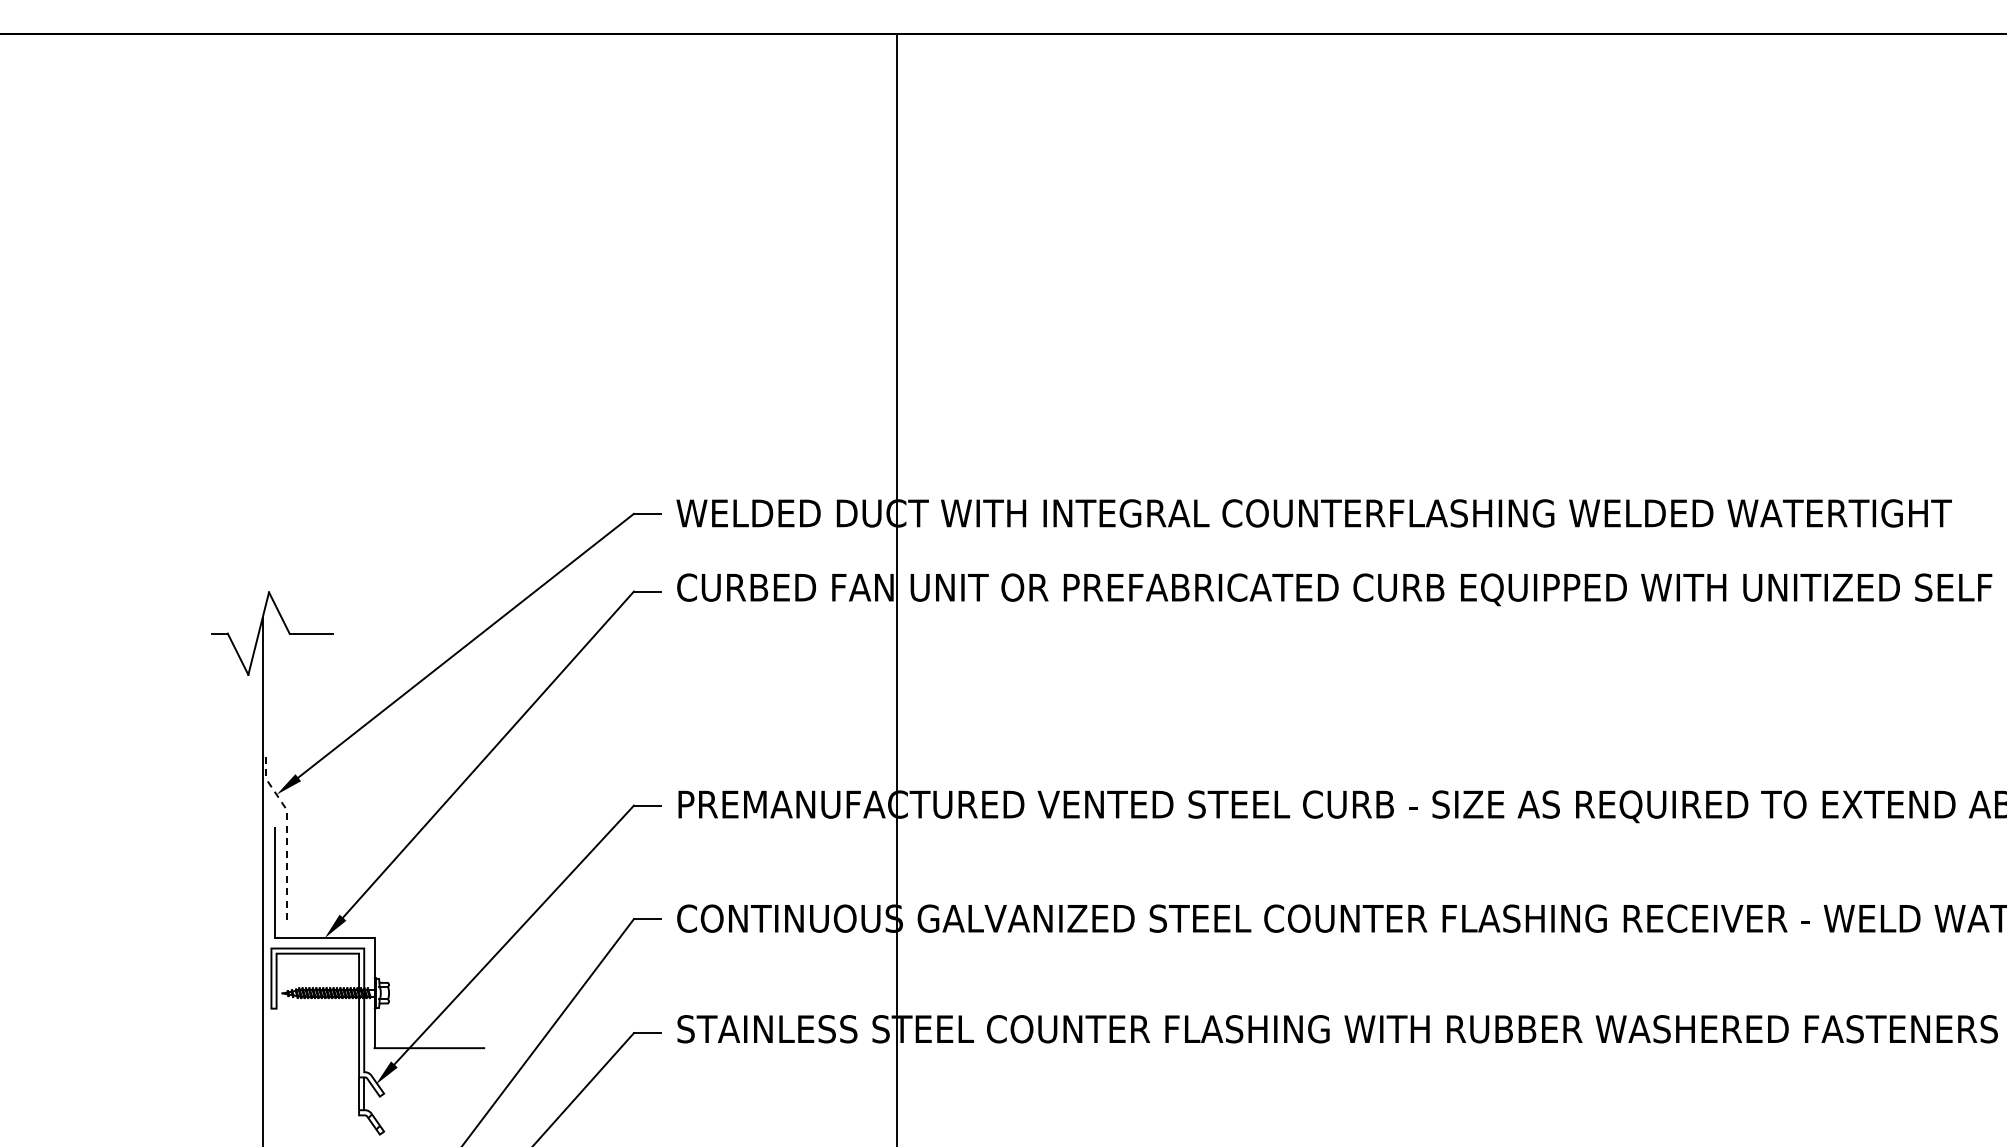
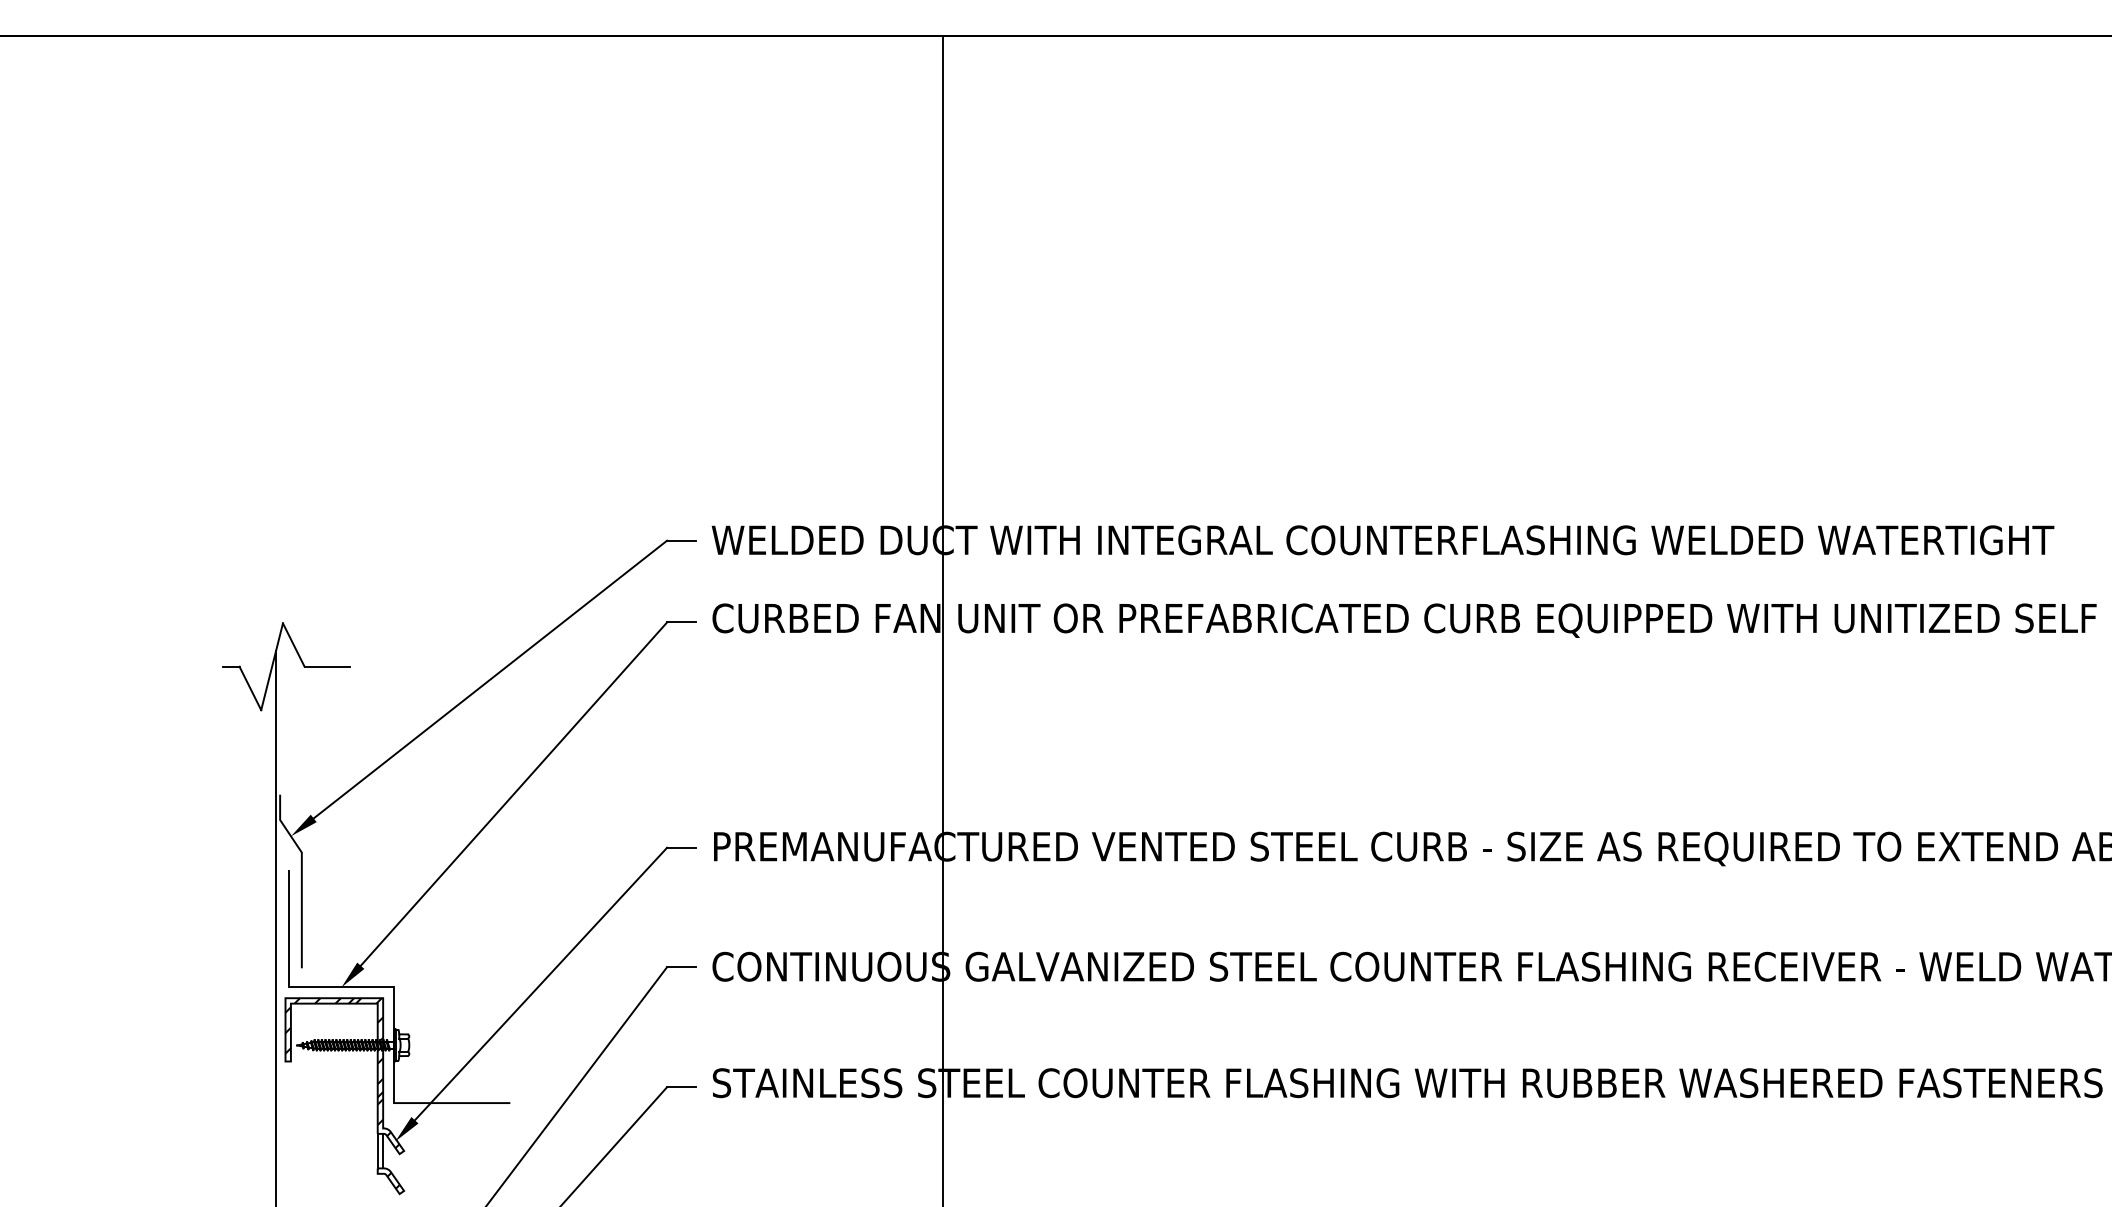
line: (286, 832) -> (301, 876), dashed -> solid
hatch: (325, 1019) -> (342, 1072), added

